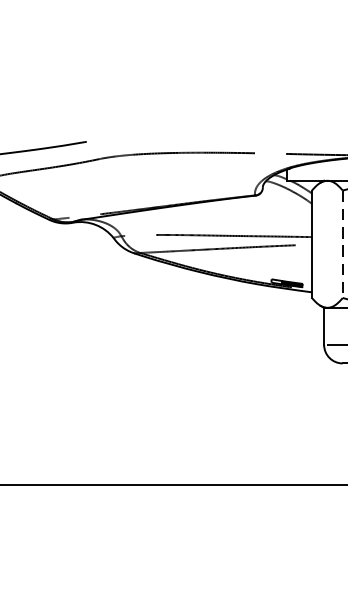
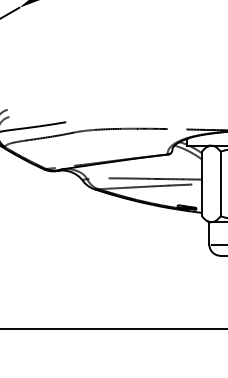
line: (342, 245) -> (220, 184), dashed -> solid

